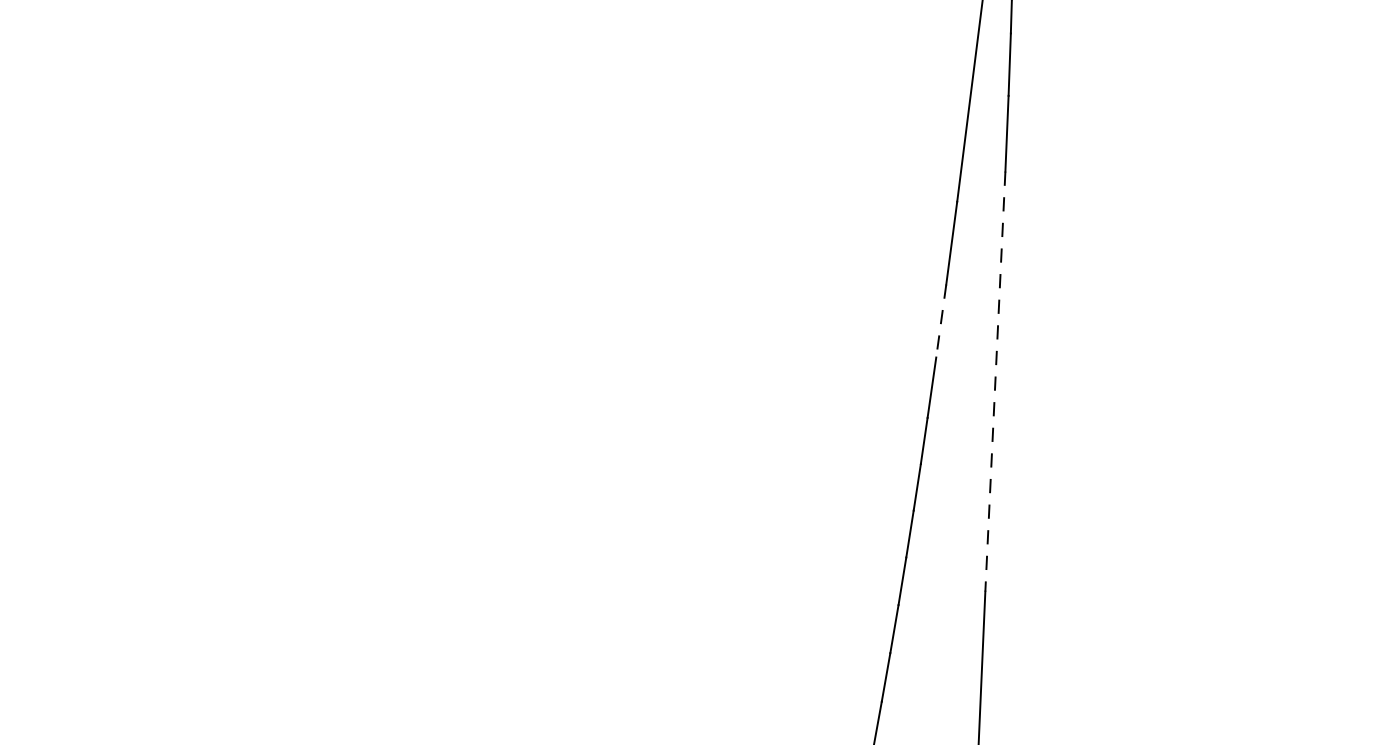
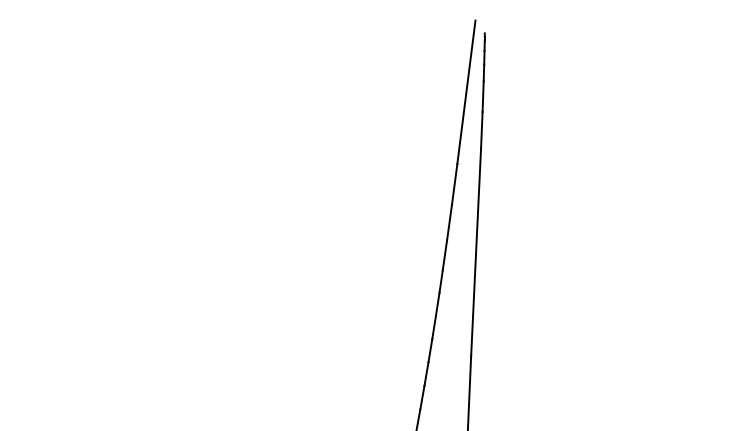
line: (941, 322) -> (449, 223), dashed -> solid
line: (996, 381) -> (476, 252), dashed -> solid

